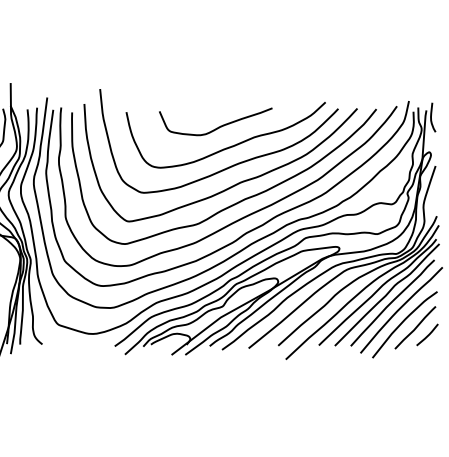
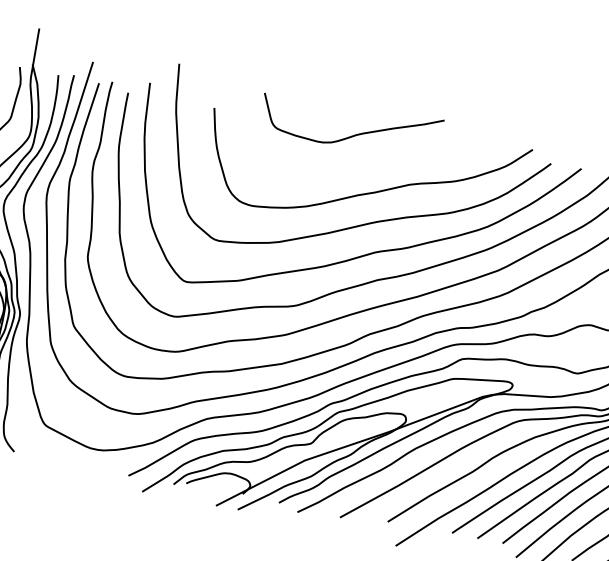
curve: (218, 126) -> (353, 133), moved

